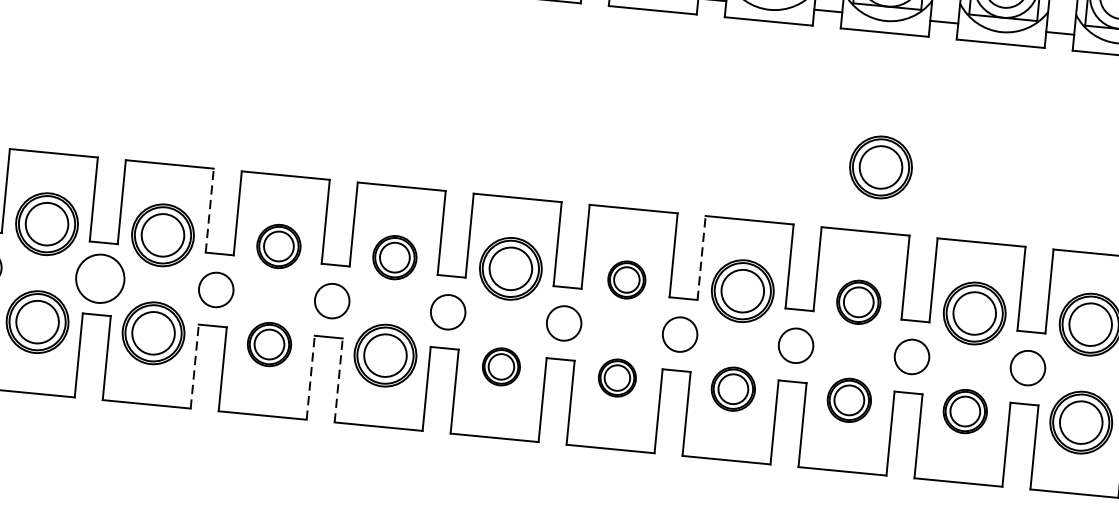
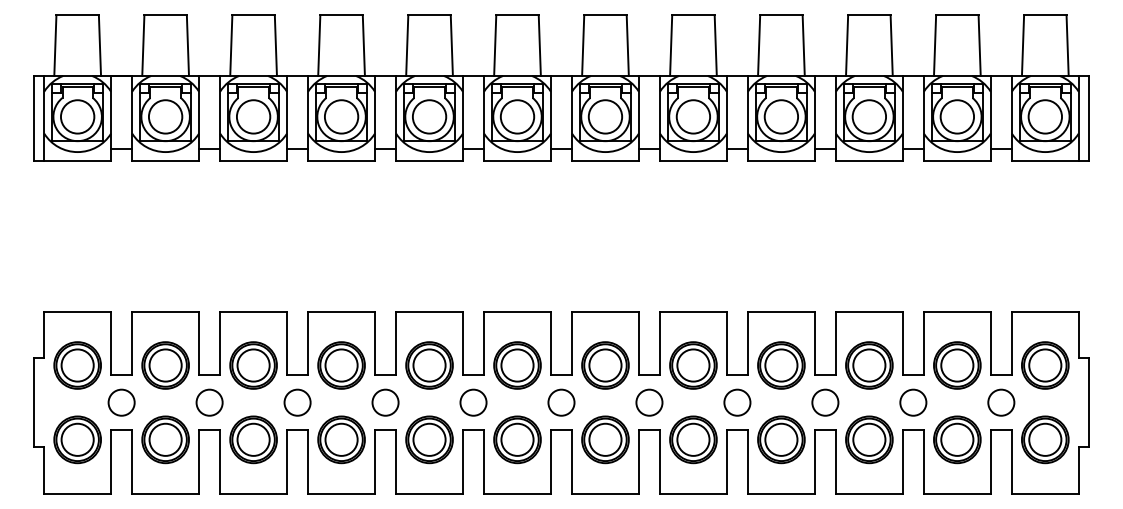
part: (881, 167) -> (788, 262), removed
line: (209, 210) -> (286, 343), dashed -> solid
part: (278, 246) -> (341, 365), size x1.43
part: (394, 257) -> (429, 365), size x1.43
line: (702, 257) -> (660, 343), dashed -> solid
circle: (100, 278) -> (209, 402), size x0.71
part: (626, 279) -> (605, 365), size x1.67
part: (858, 302) -> (781, 365), size x1.43
part: (269, 344) -> (341, 439), size x1.43
line: (194, 366) -> (286, 461), dashed -> solid
part: (501, 366) -> (517, 439), size x1.67
line: (310, 377) -> (374, 461), dashed -> solid
part: (617, 377) -> (605, 439), size x1.67
line: (339, 380) -> (396, 461), dashed -> solid
part: (733, 388) -> (693, 439), size x1.43
part: (849, 399) -> (781, 439), size x1.43
part: (965, 411) -> (869, 439), size x1.43

